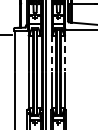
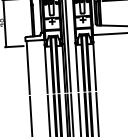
line: (51, 53) -> (76, 67), dashed -> solid
line: (65, 53) -> (95, 66), dashed -> solid

